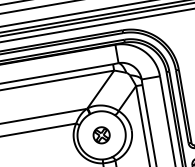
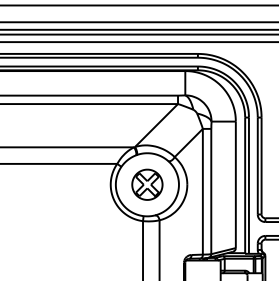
part: (101, 135) -> (147, 184), size x1.43

